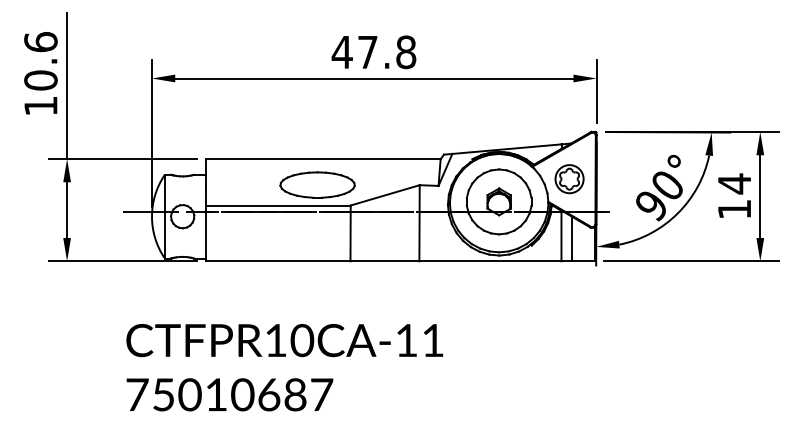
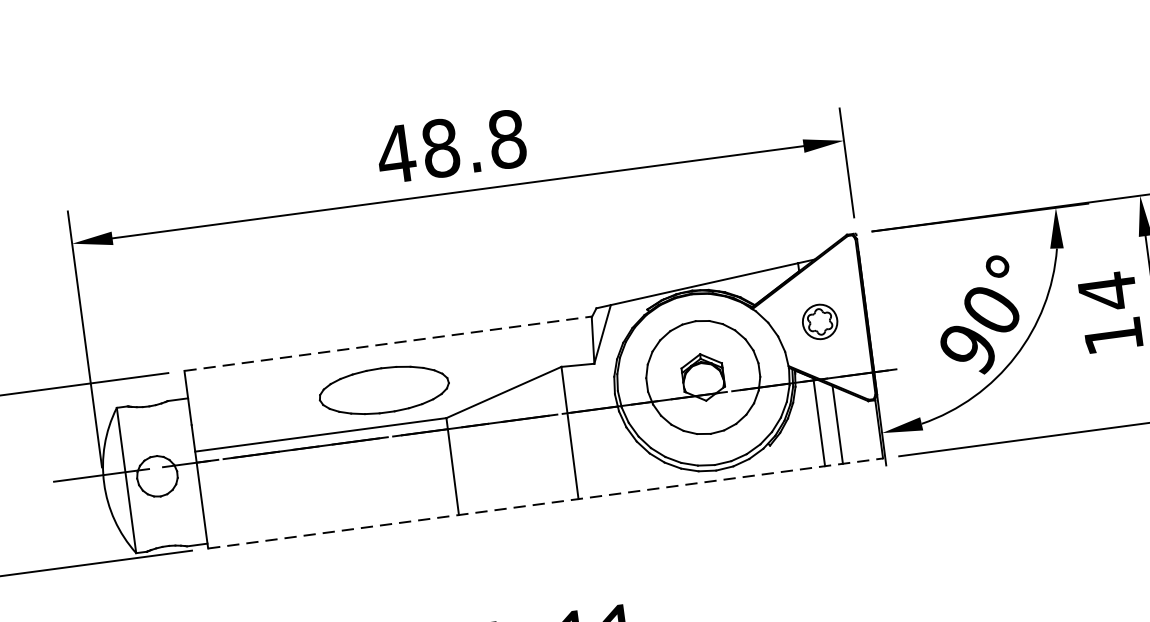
text: (367, 52) -> (440, 148), 47.8 -> 48.8
line: (323, 159) -> (388, 344), solid -> dashed
part: (569, 179) -> (820, 322), size x0.7
line: (400, 261) -> (545, 503), solid -> dashed

